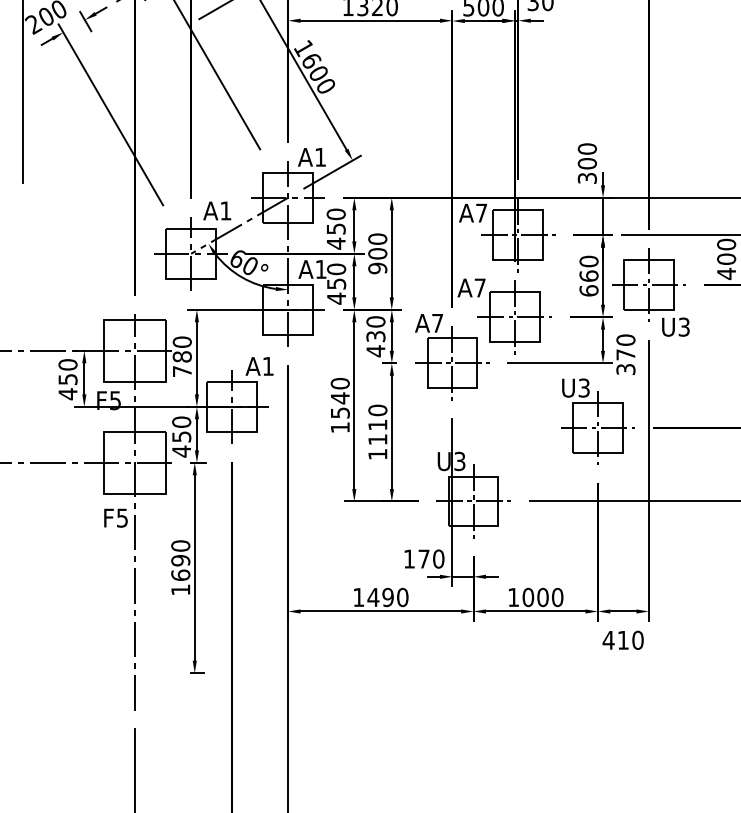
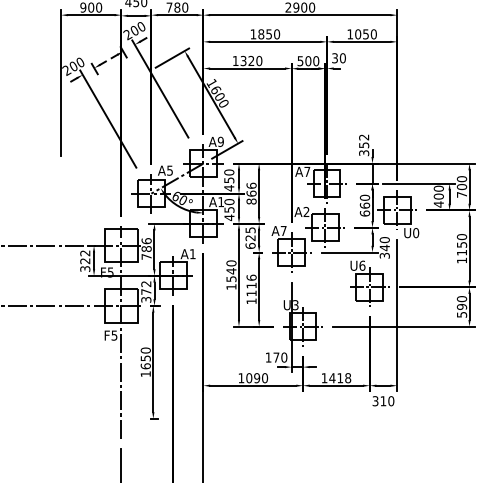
text: (319, 156) -> (220, 141), A1 -> A9
text: (588, 156) -> (364, 141), 300 -> 352
text: (224, 210) -> (169, 170), A1 -> A5
text: (377, 253) -> (251, 193), 900 -> 866
text: (480, 286) -> (306, 211), A7 -> A2
text: (684, 327) -> (416, 233), U3 -> U0
text: (375, 337) -> (250, 238), 430 -> 625
text: (182, 340) -> (146, 240), 780 -> 786
text: (625, 354) -> (384, 247), 370 -> 340
text: (68, 380) -> (85, 261), 450 -> 322
text: (584, 387) -> (362, 265), U3 -> U6
text: (377, 409) -> (251, 277), 1110 -> 1116
text: (182, 437) -> (146, 292), 450 -> 372
text: (180, 560) -> (145, 358), 1690 -> 1650
text: (373, 598) -> (249, 378), 1490 -> 1090
text: (543, 598) -> (340, 378), 1000 -> 1418
text: (608, 640) -> (375, 401), 410 -> 310

